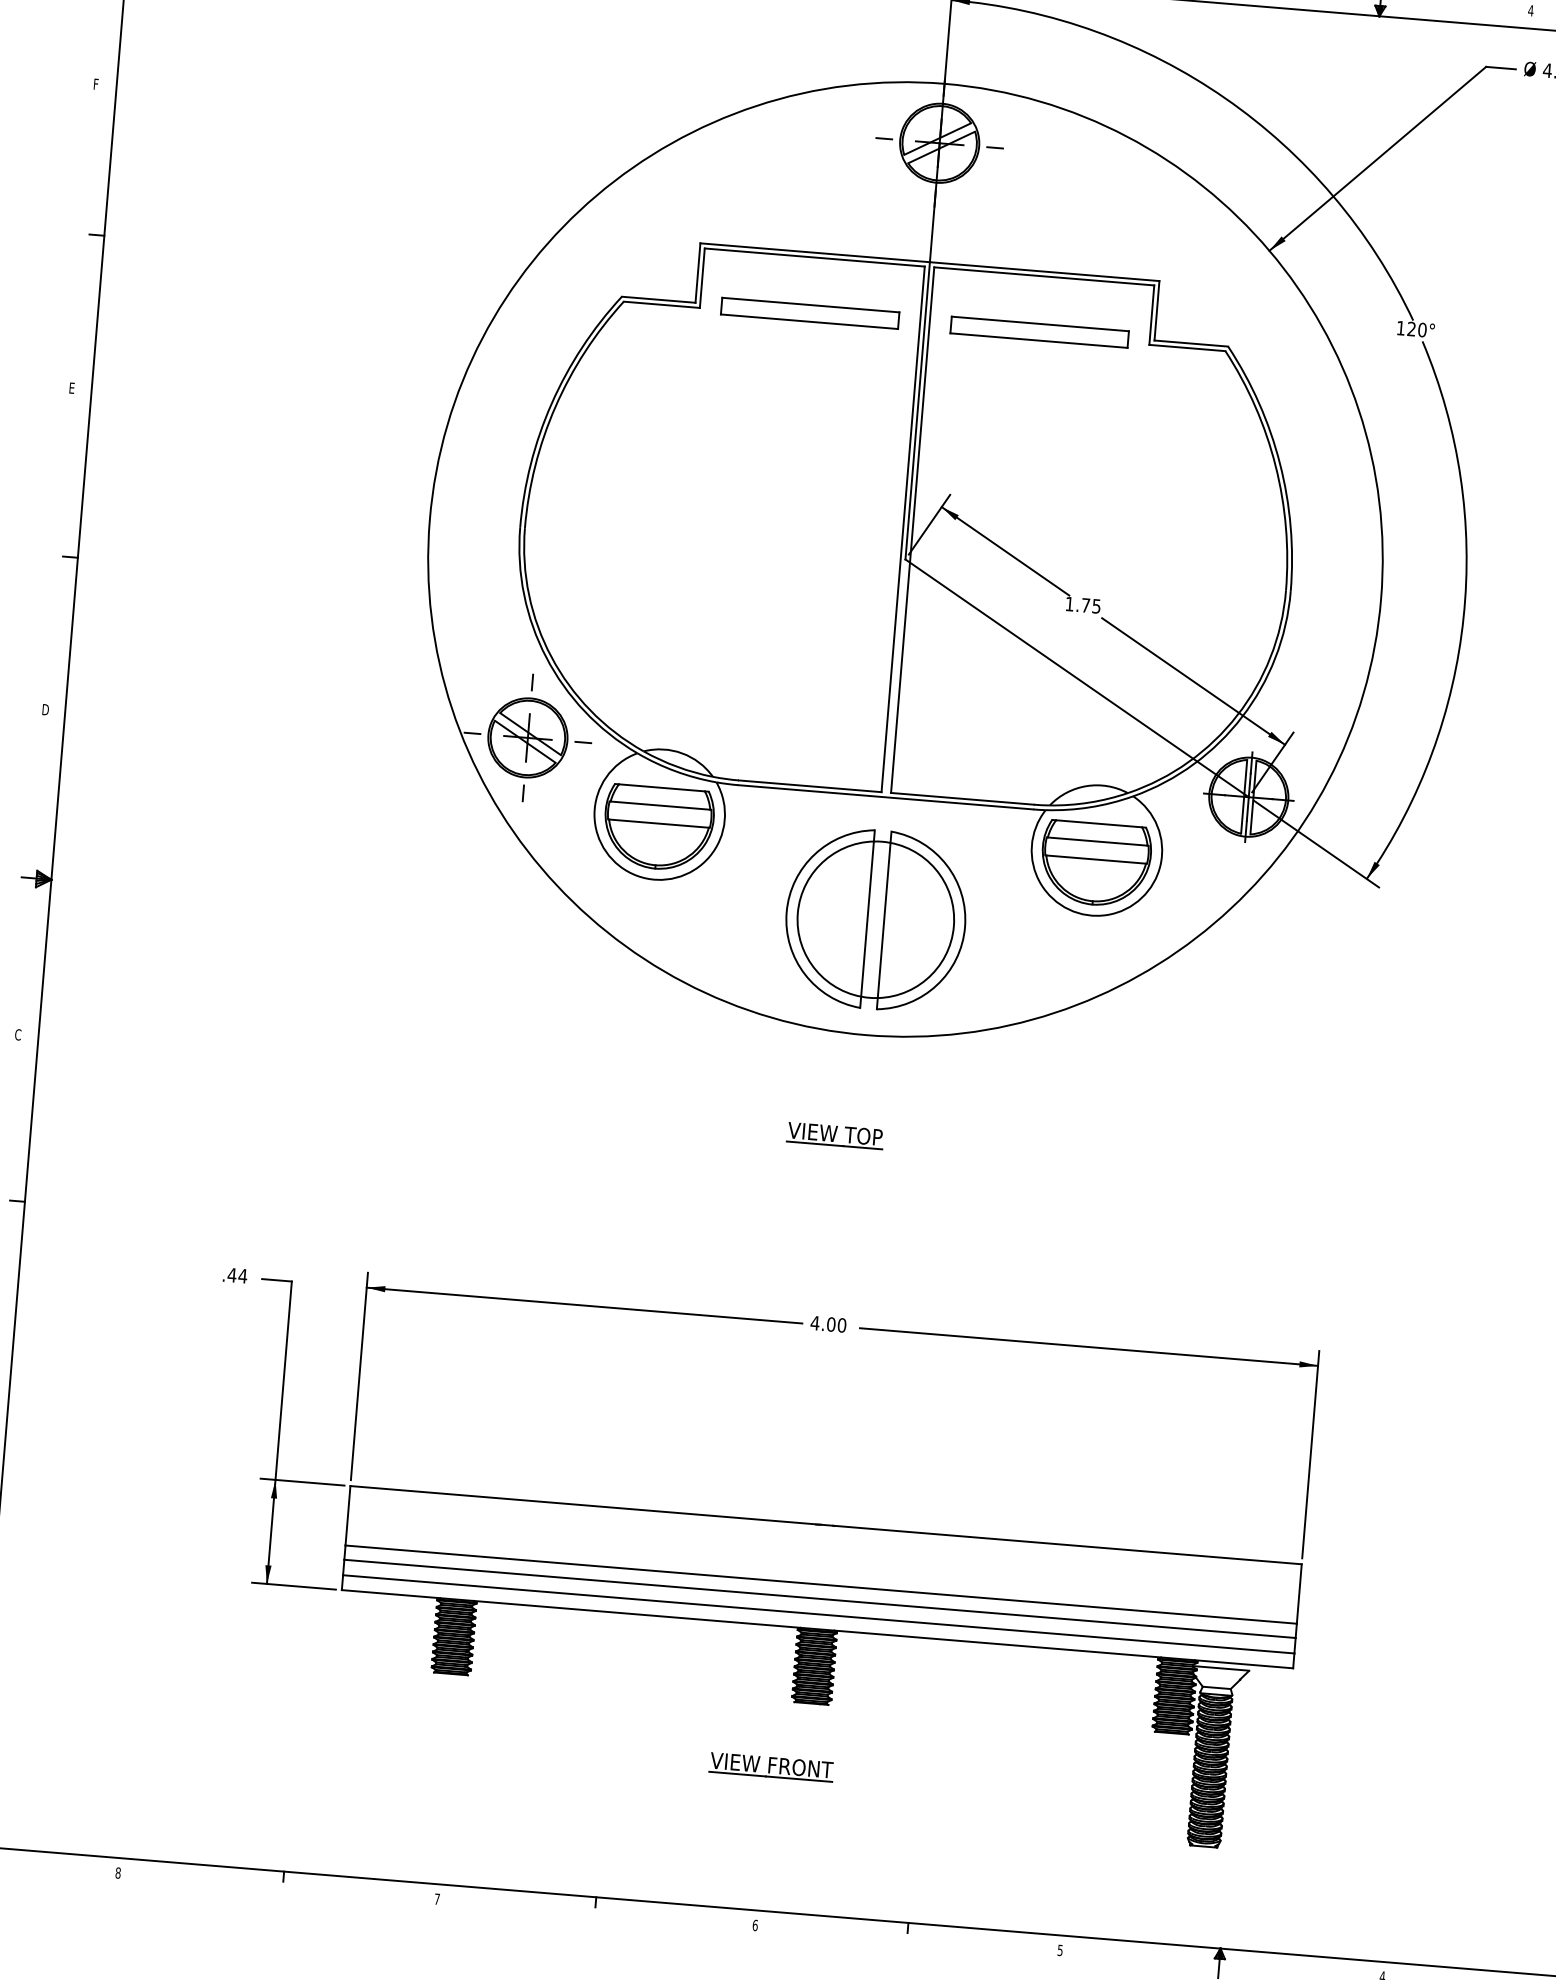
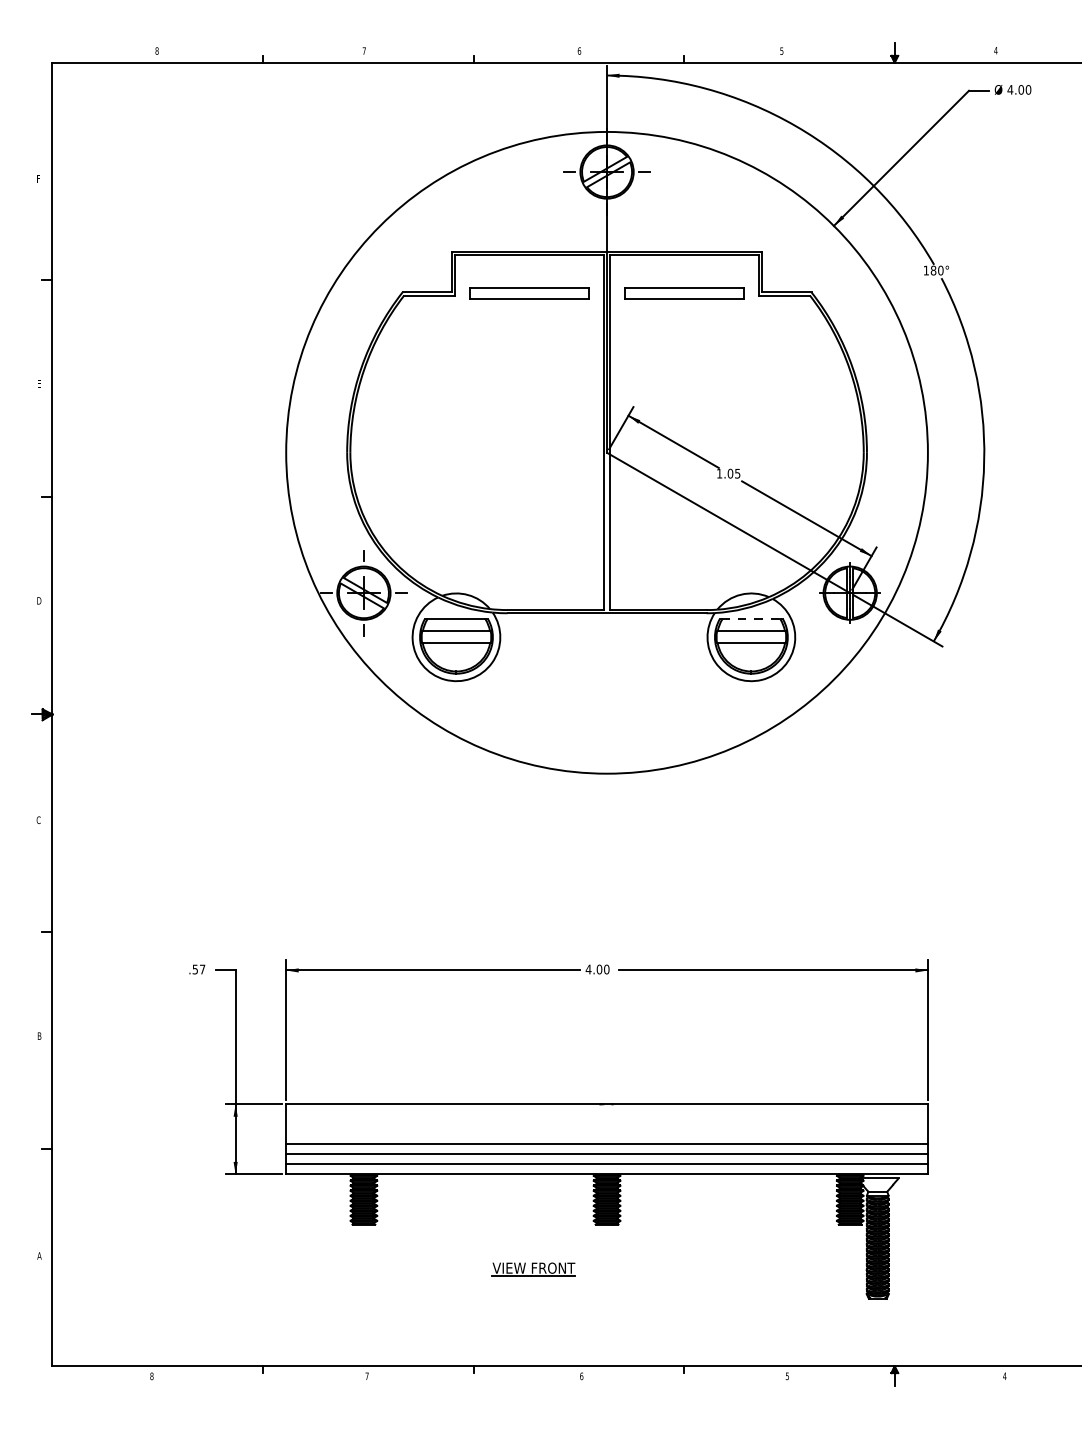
text: (1411, 328) -> (933, 270), 120° -> 180°
text: (1085, 605) -> (730, 473), 1.75 -> 1.05
line: (1099, 824) -> (751, 619), solid -> dashed
part: (876, 919) -> (607, 695), removed
part: (834, 1135) -> (591, 842), removed
text: (236, 1275) -> (198, 969), .44 -> .57
part: (771, 1767) -> (533, 1269), moved

